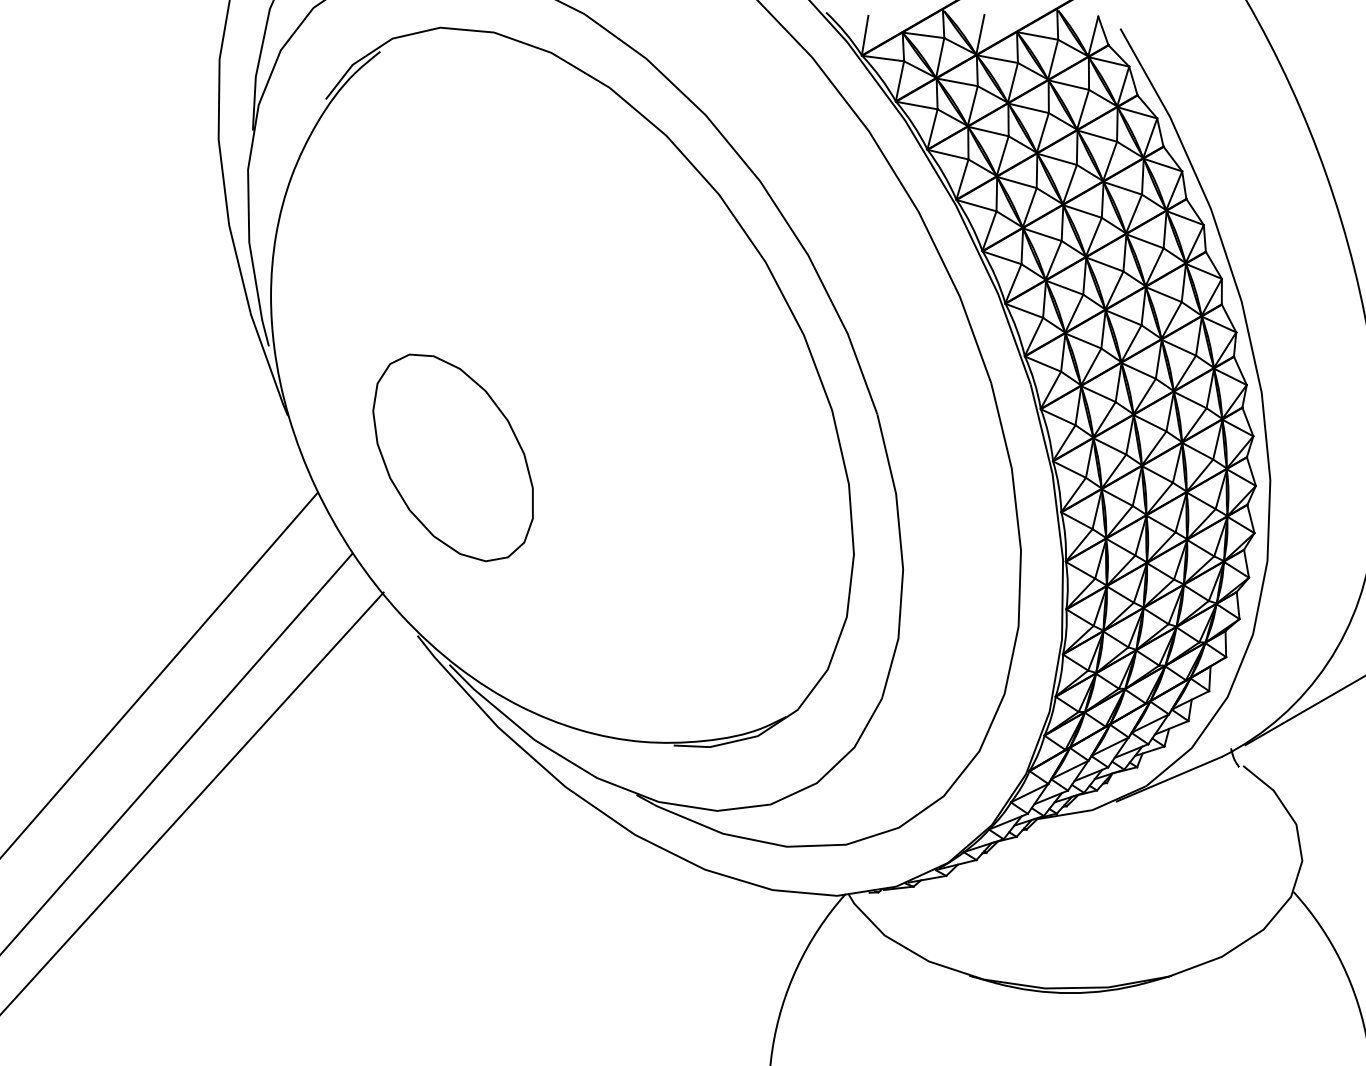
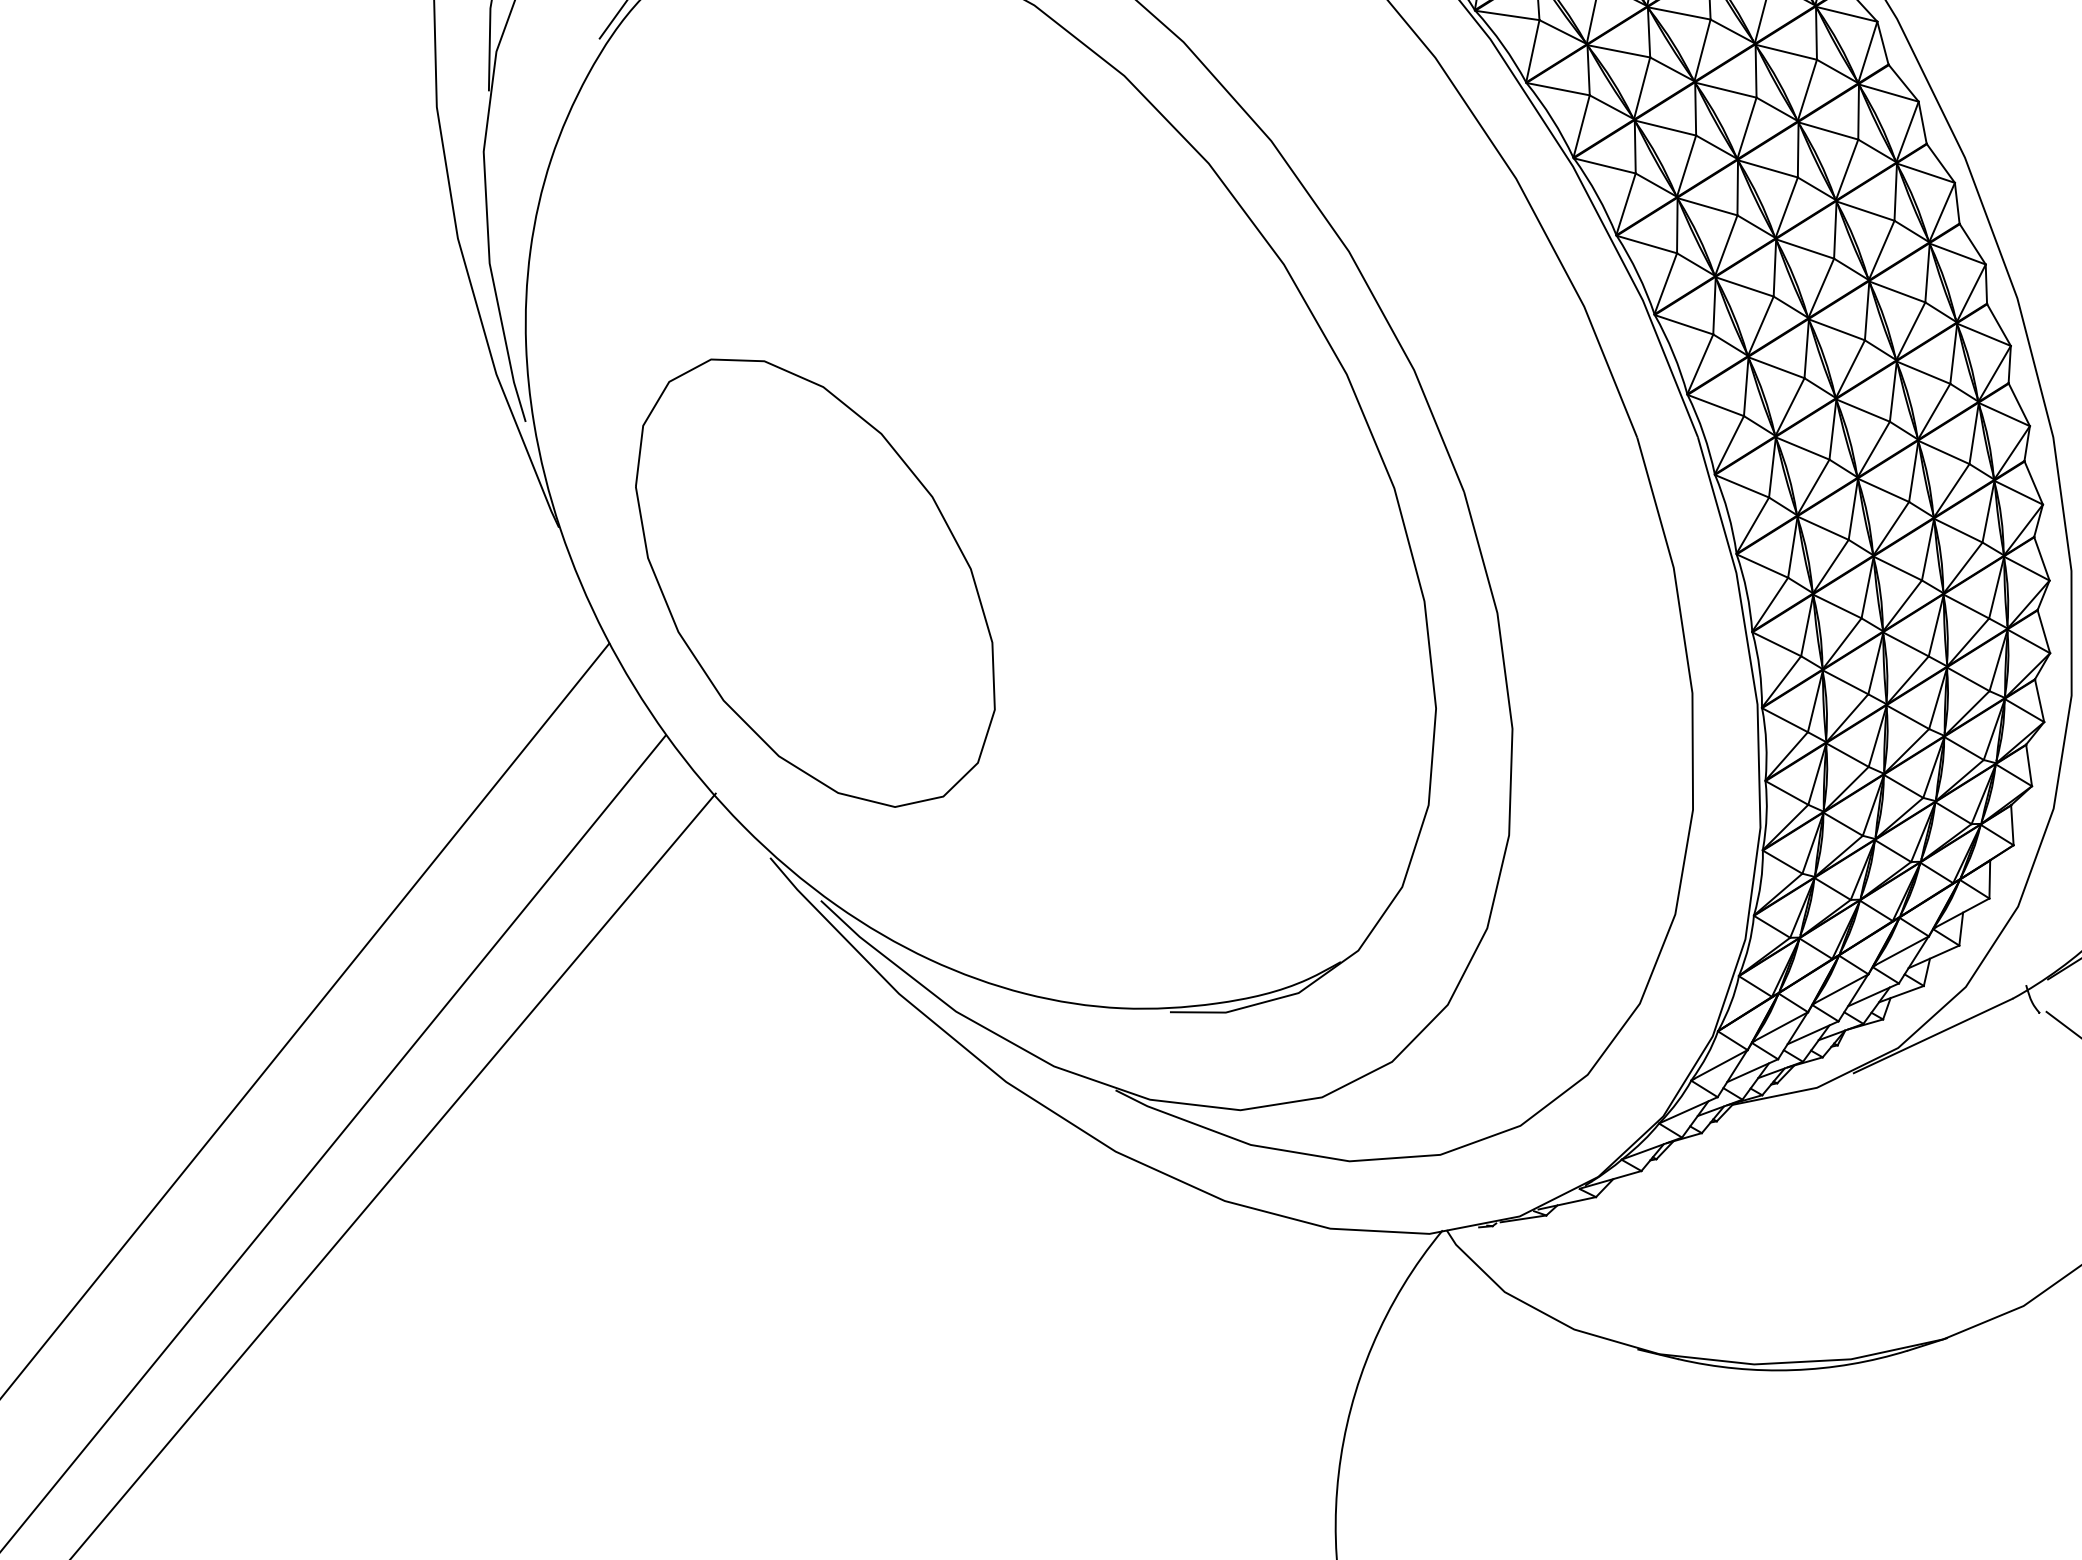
part: (452, 457) -> (813, 582), size x1.43

